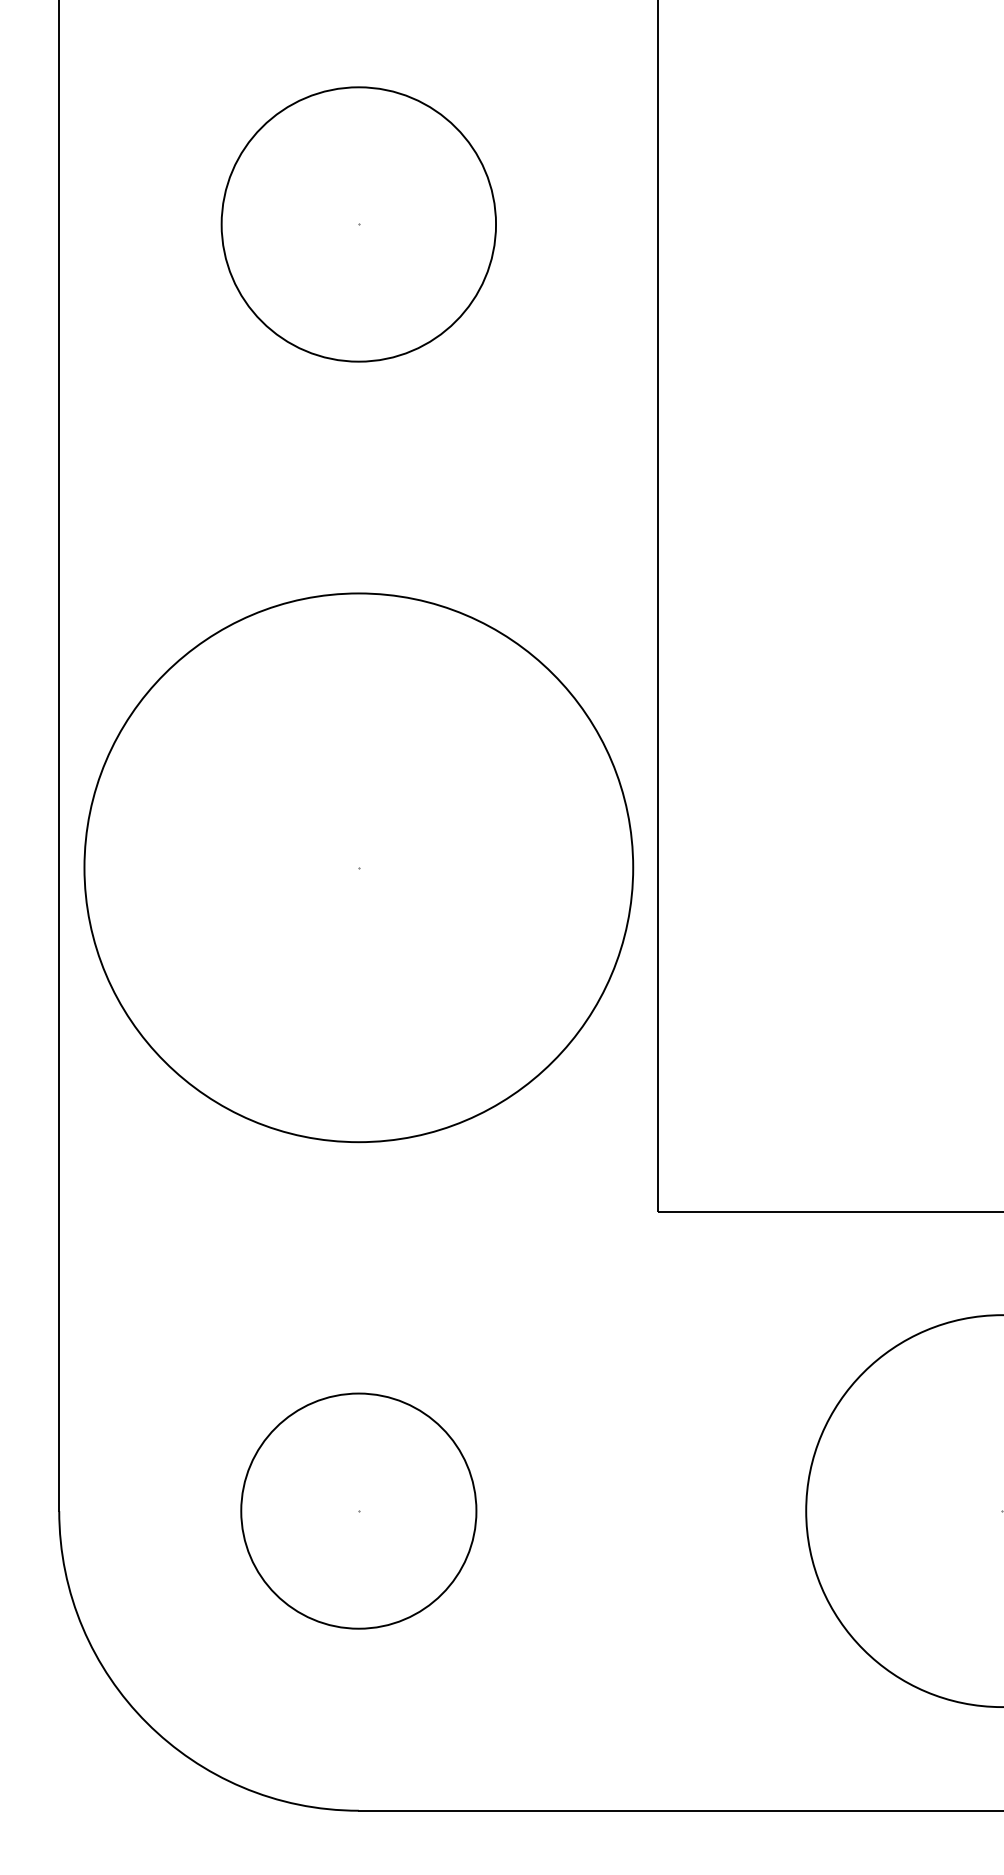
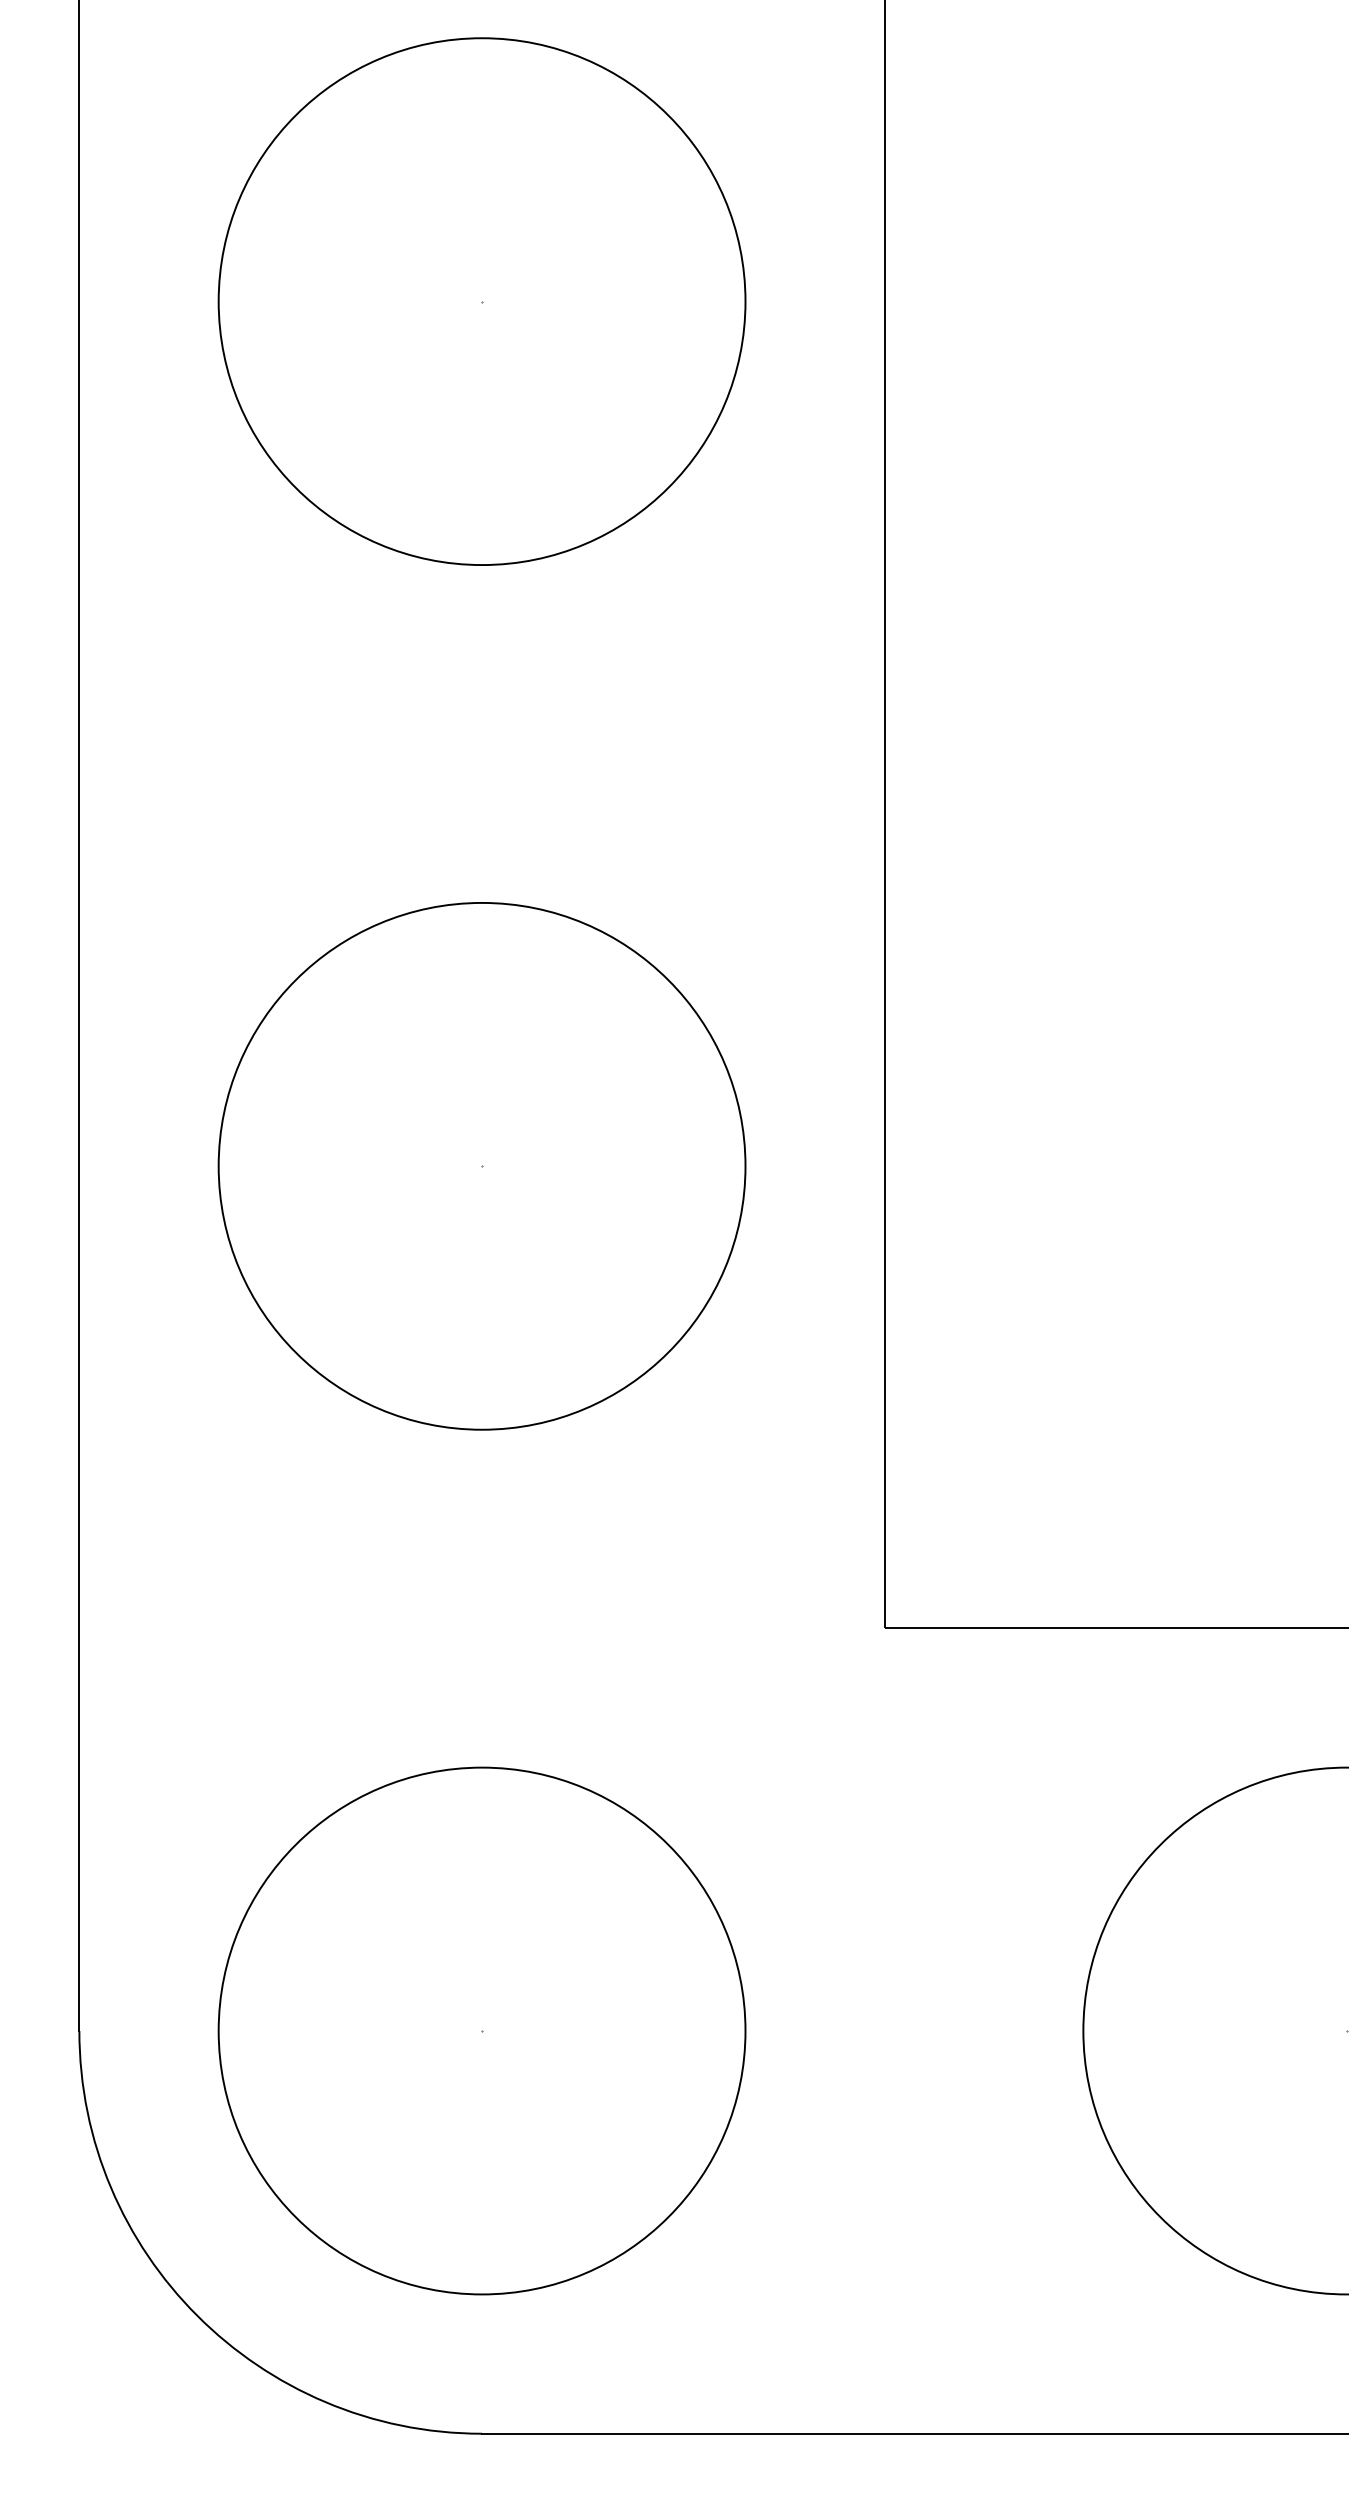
circle: (358, 224) -> (481, 301), size x1.43
circle: (358, 867) -> (481, 1165), size x0.71
circle: (358, 1511) -> (481, 2031), size x1.67

